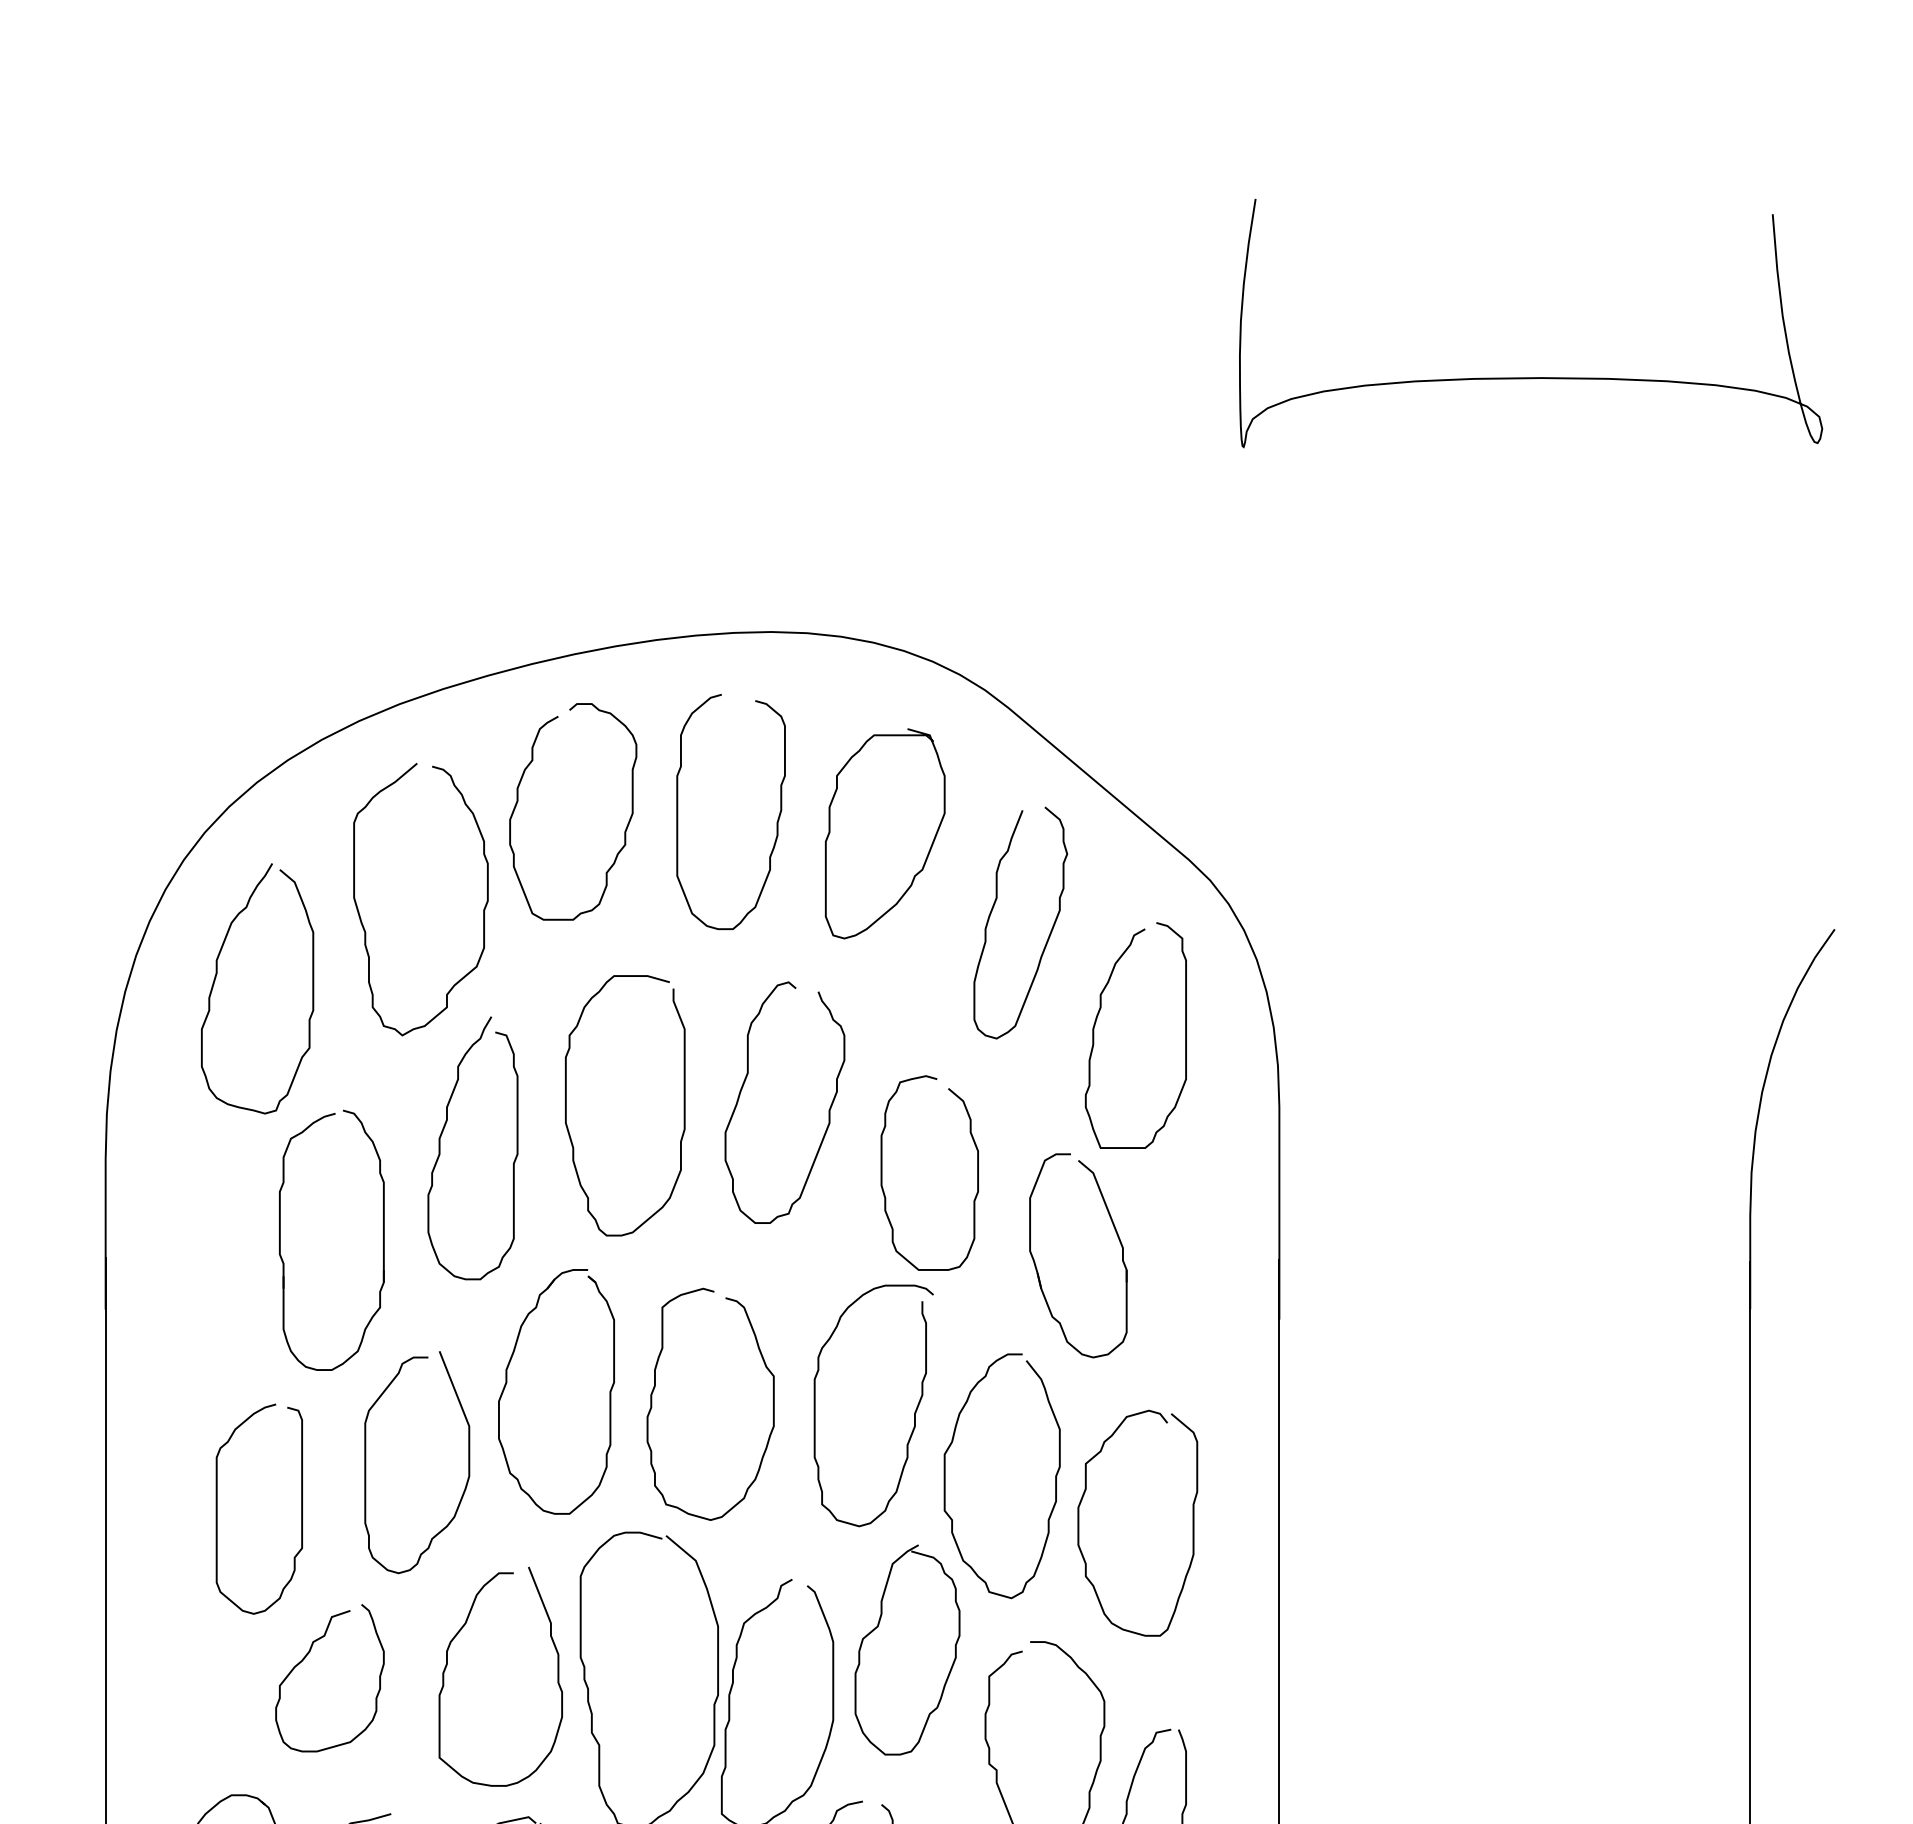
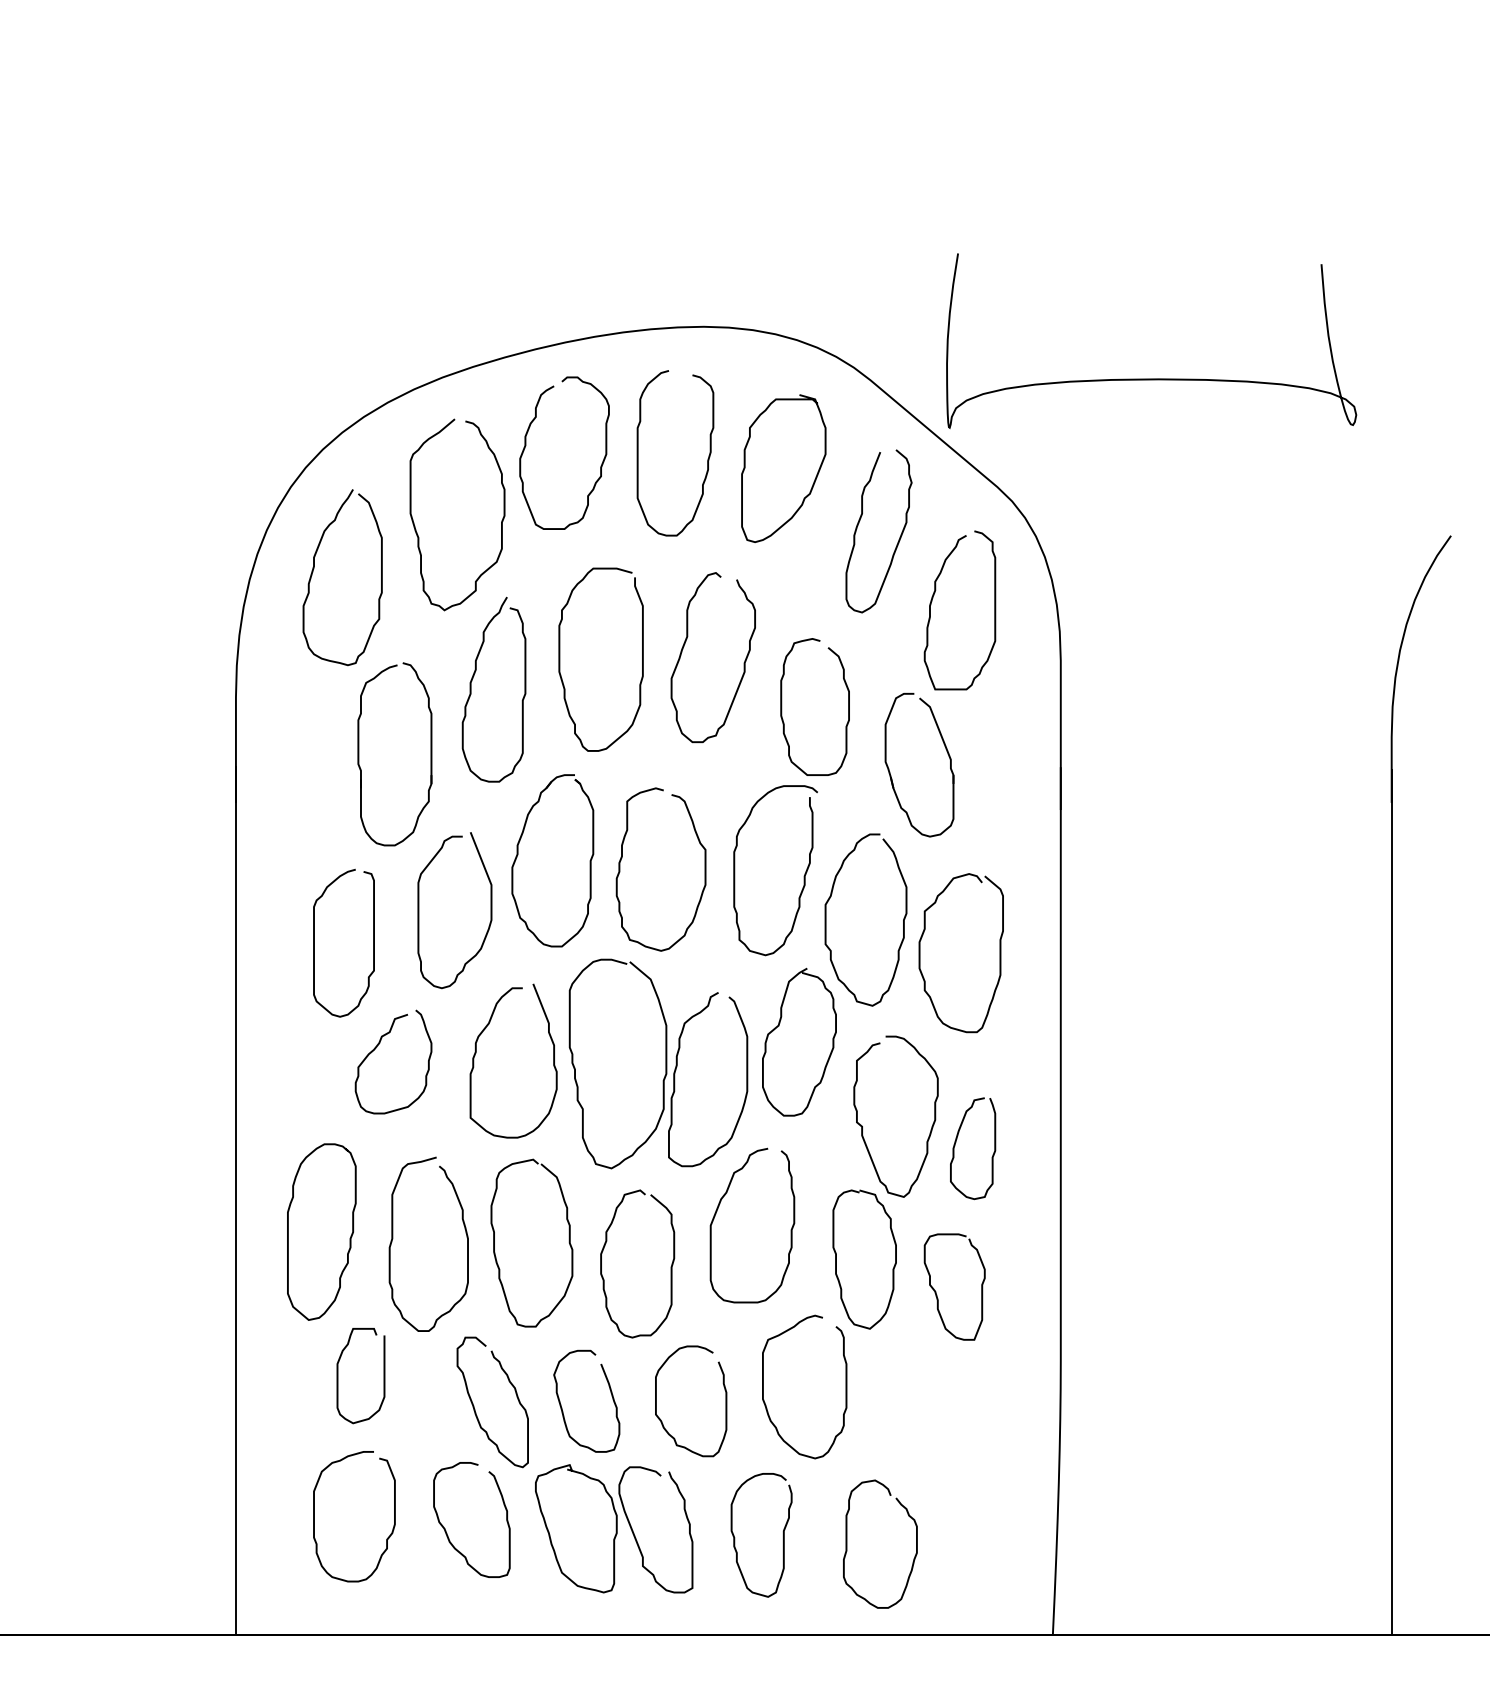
part: (1530, 376) -> (1151, 378), moved

